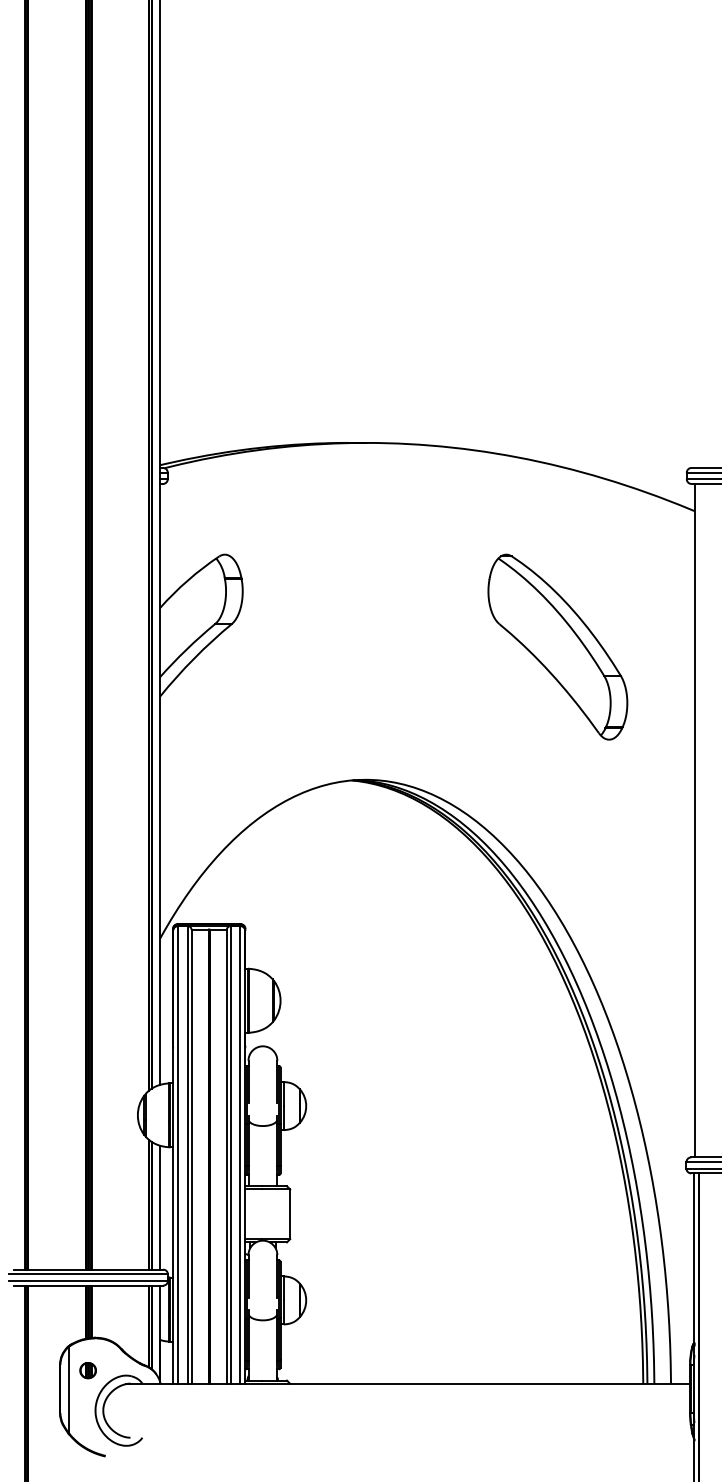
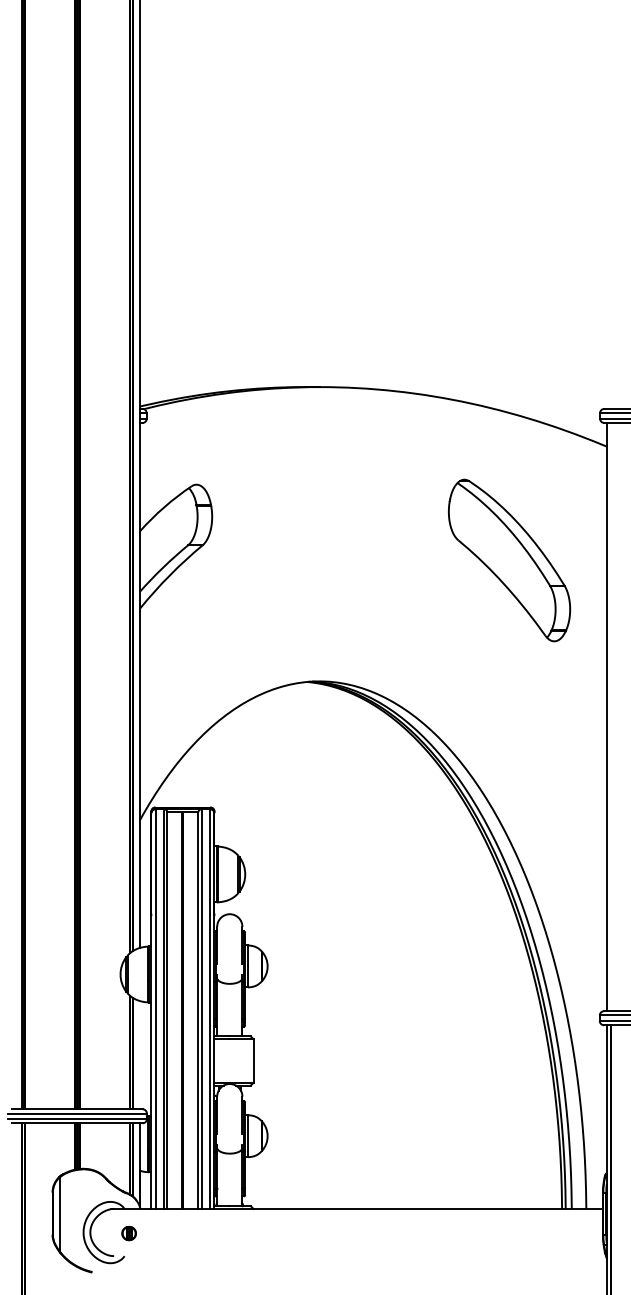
part: (557, 647) -> (509, 560), moved
line: (159, 1206) -> (139, 1054), removed
part: (87, 1370) -> (128, 1233), moved

